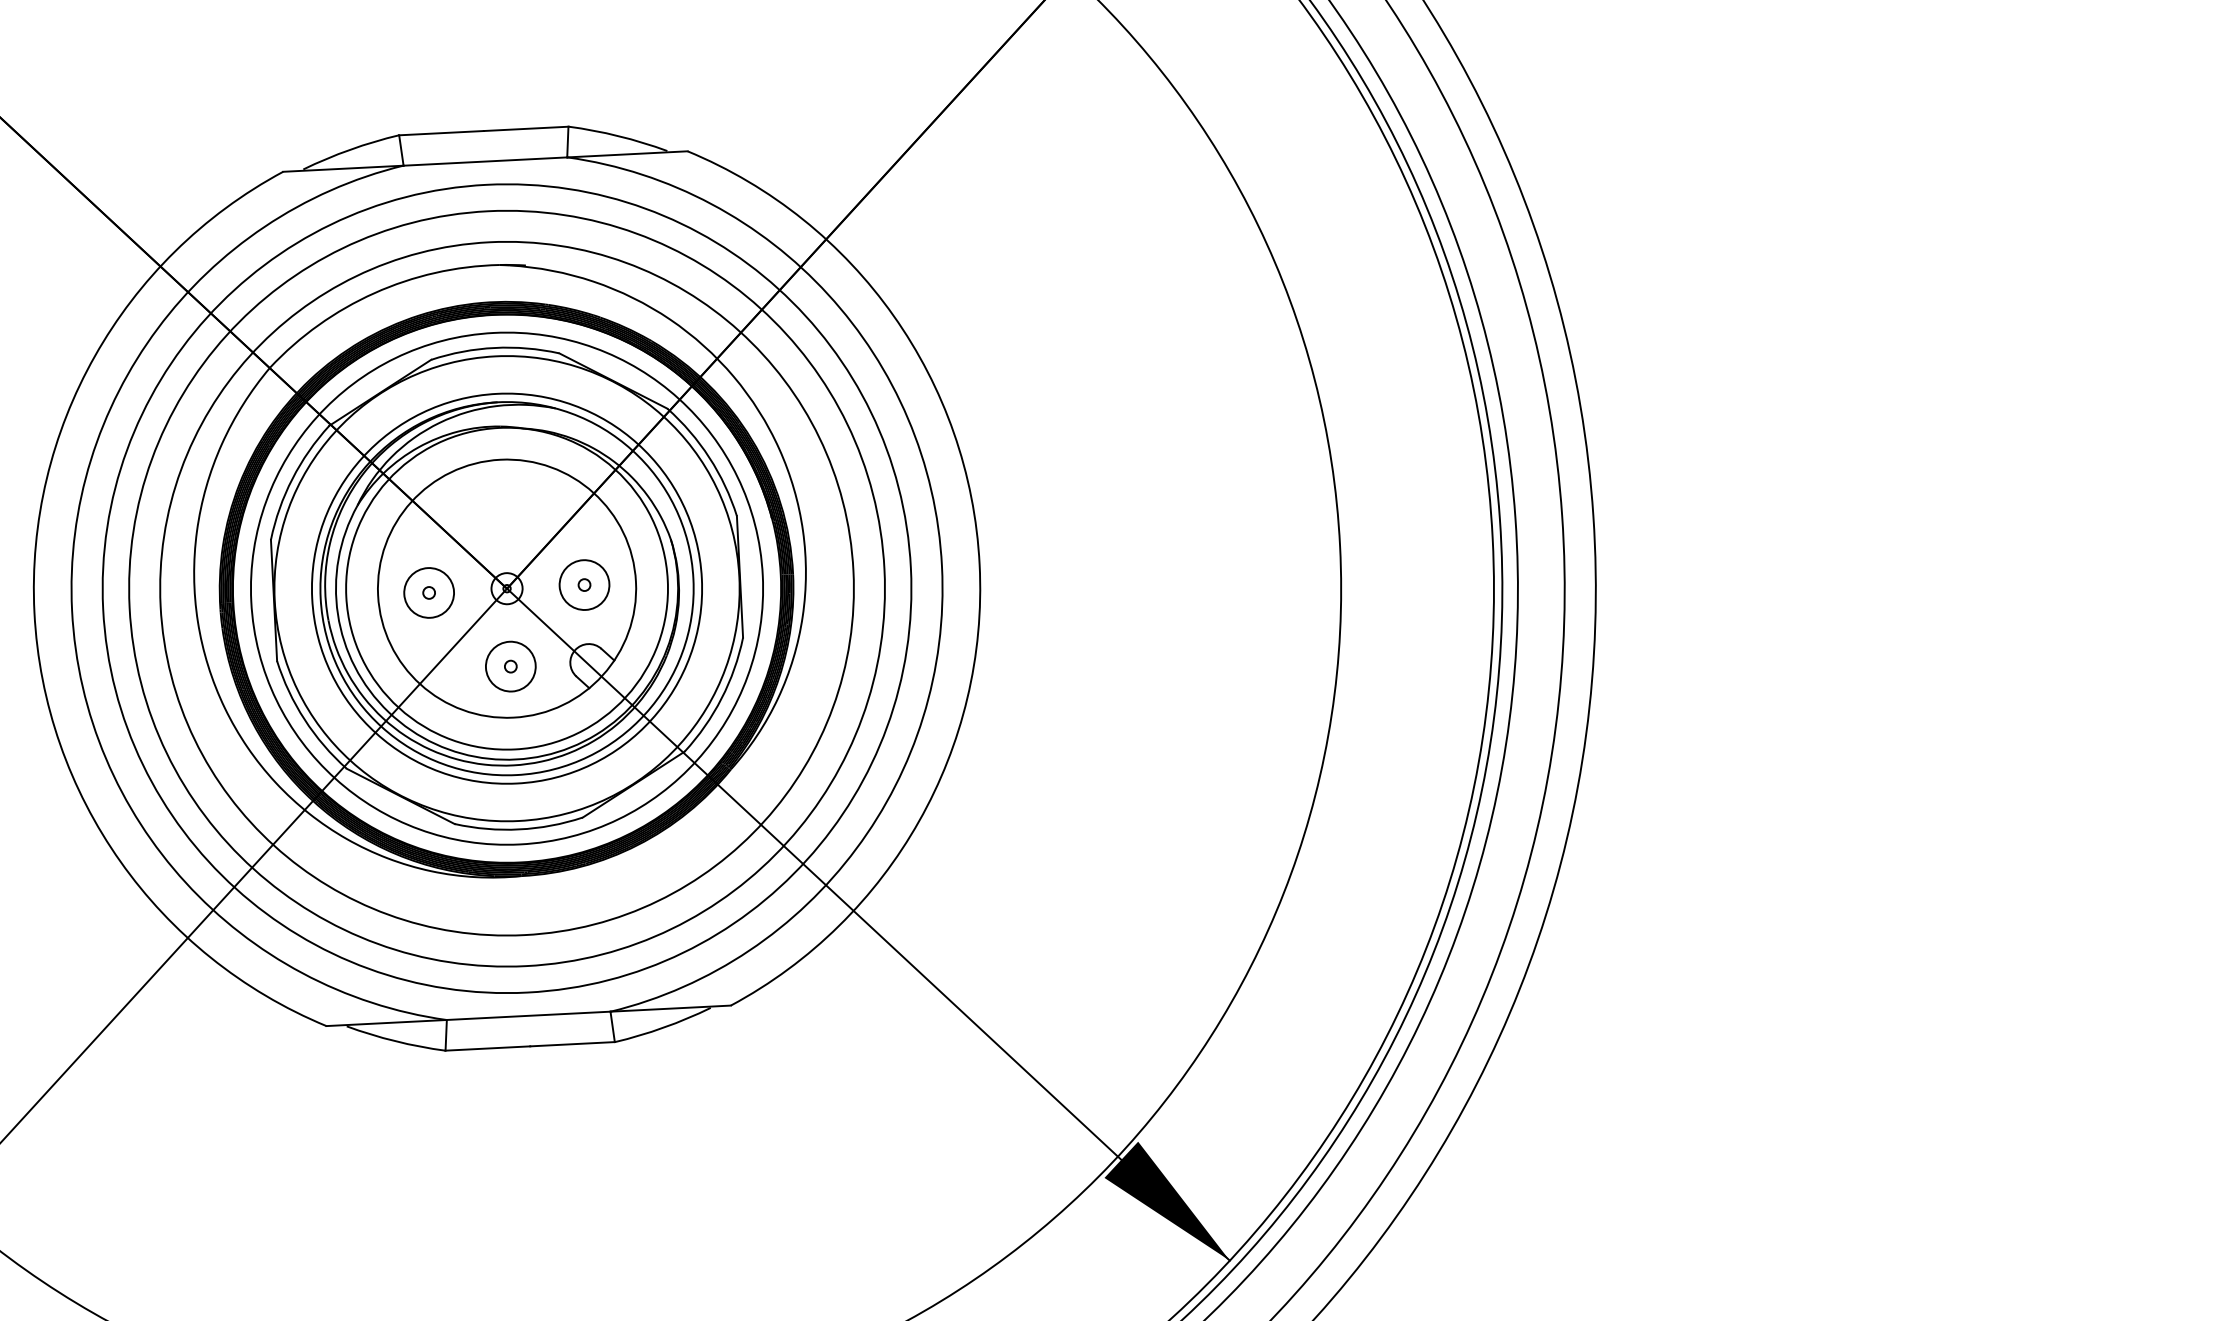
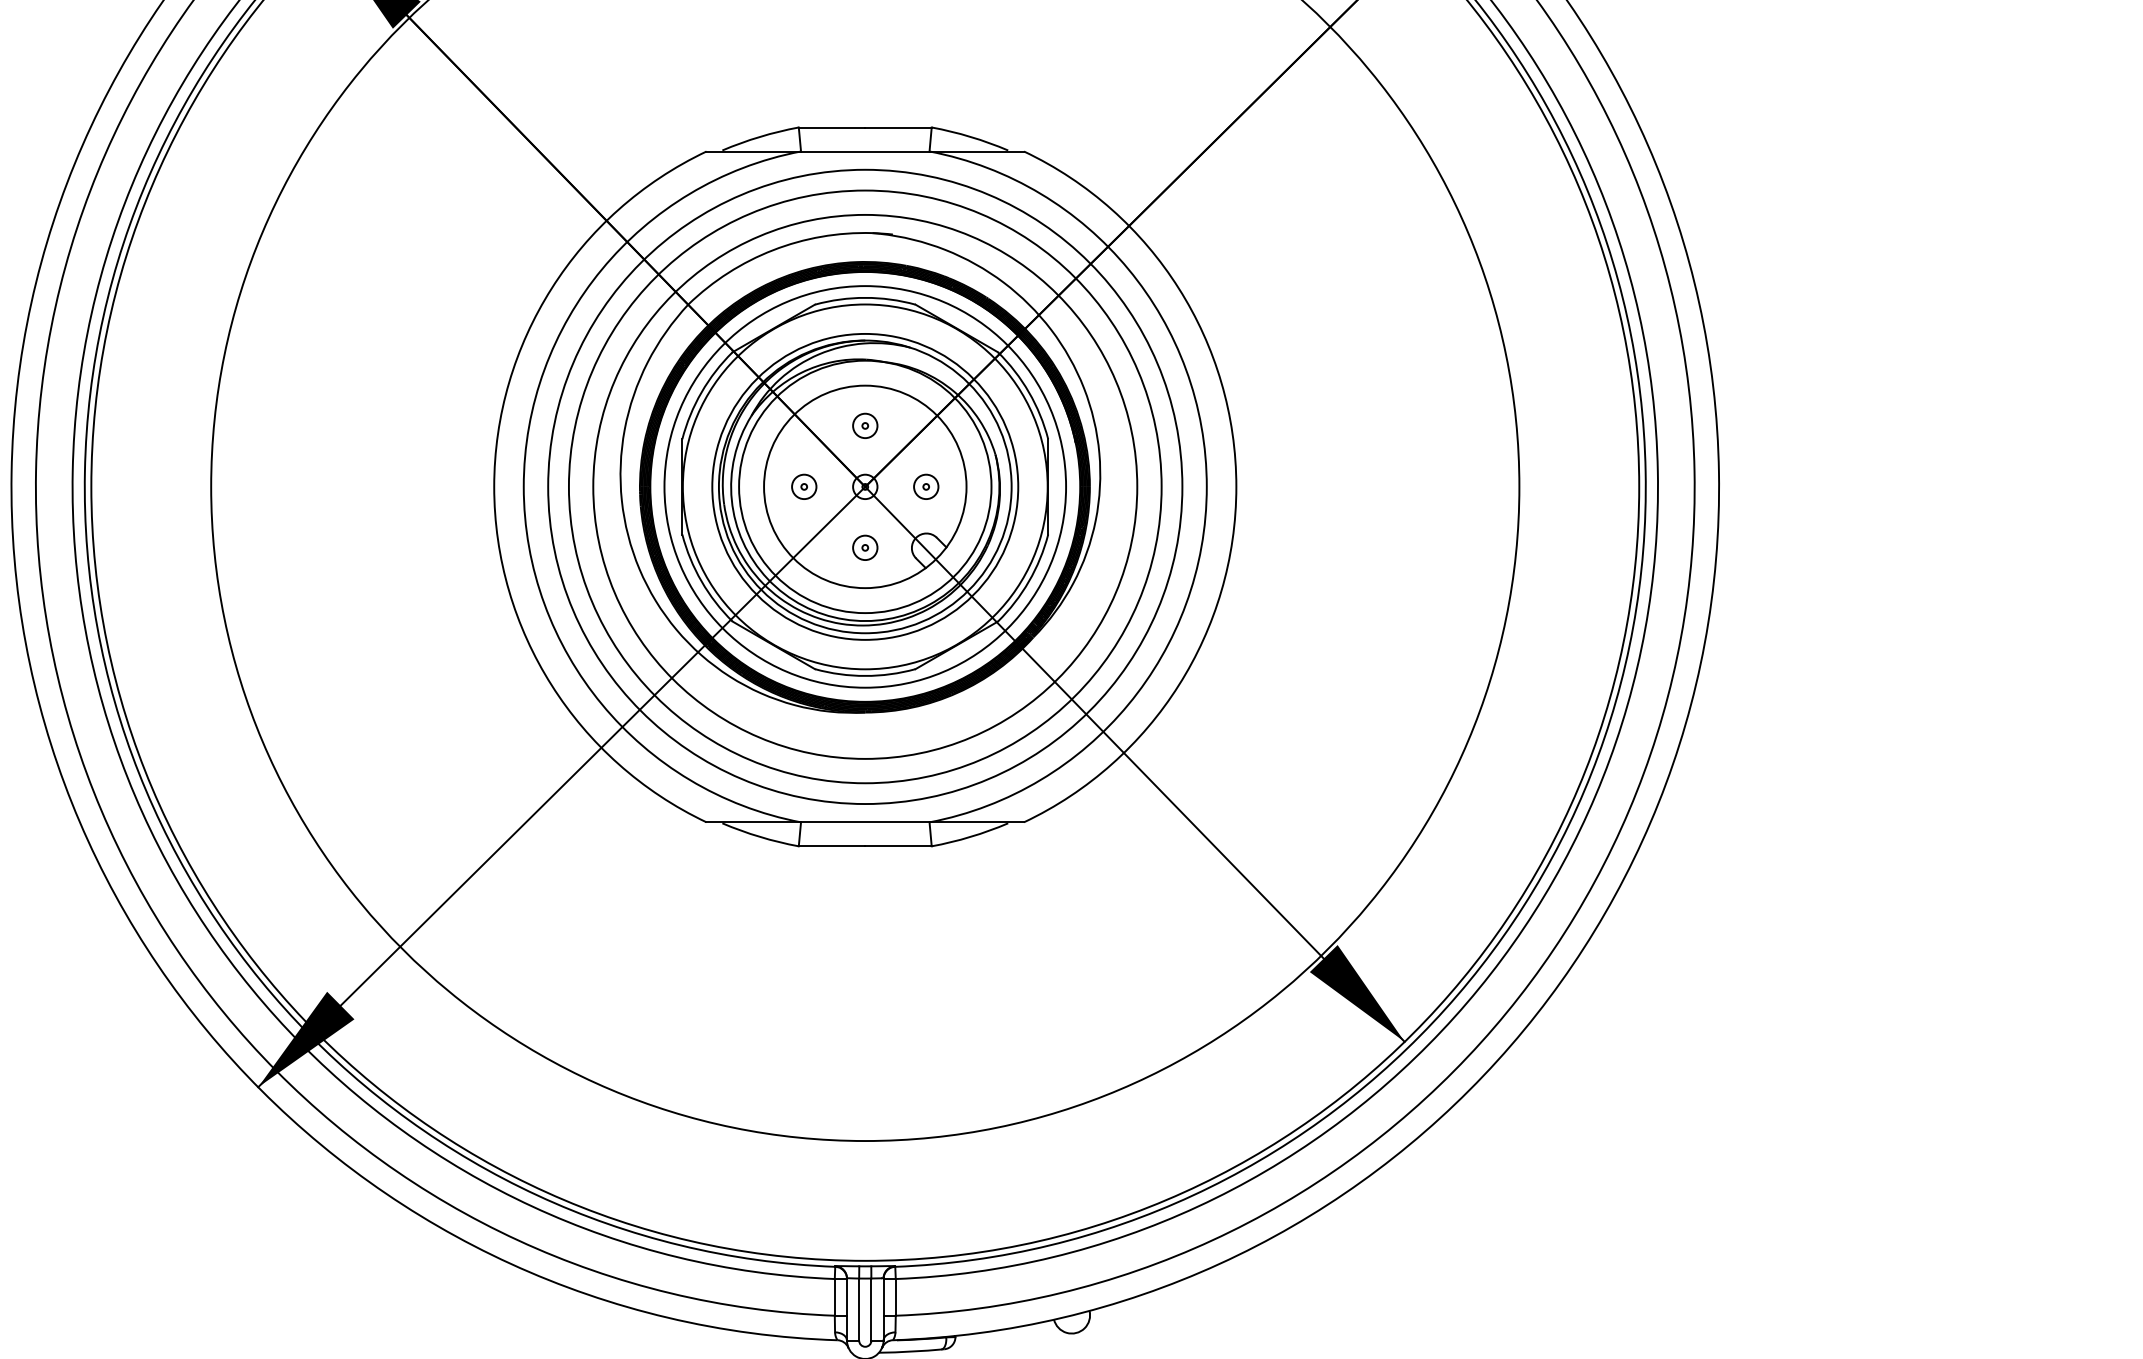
part: (503, 510) -> (865, 425), added
part: (584, 584) -> (926, 486), size x0.62
part: (429, 592) -> (804, 486), size x0.62
part: (511, 665) -> (865, 547), size x0.62

